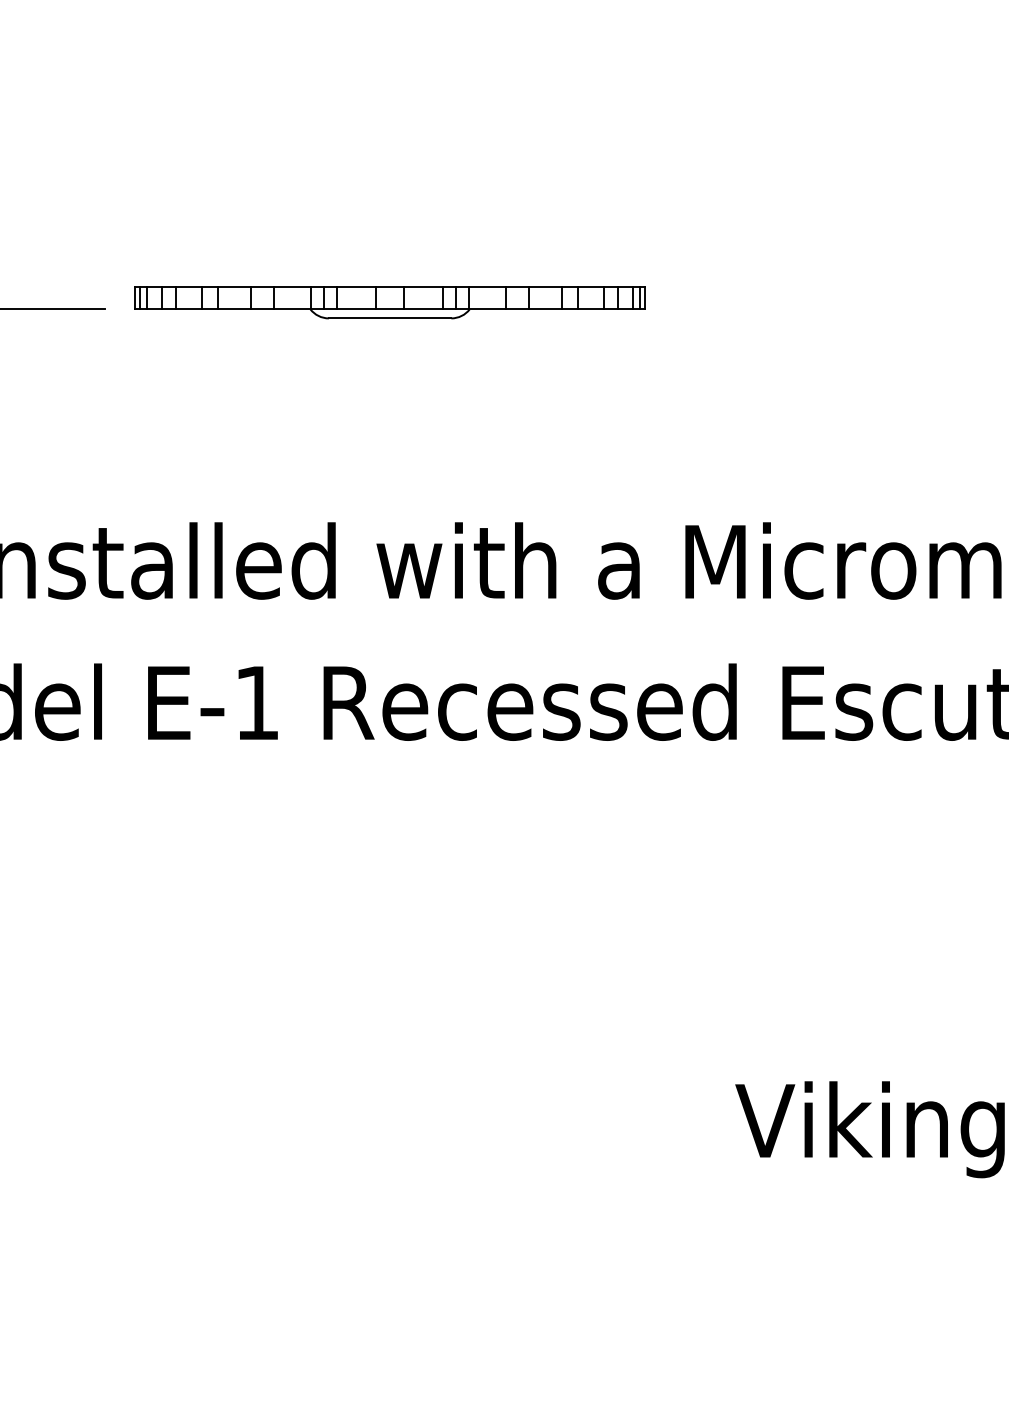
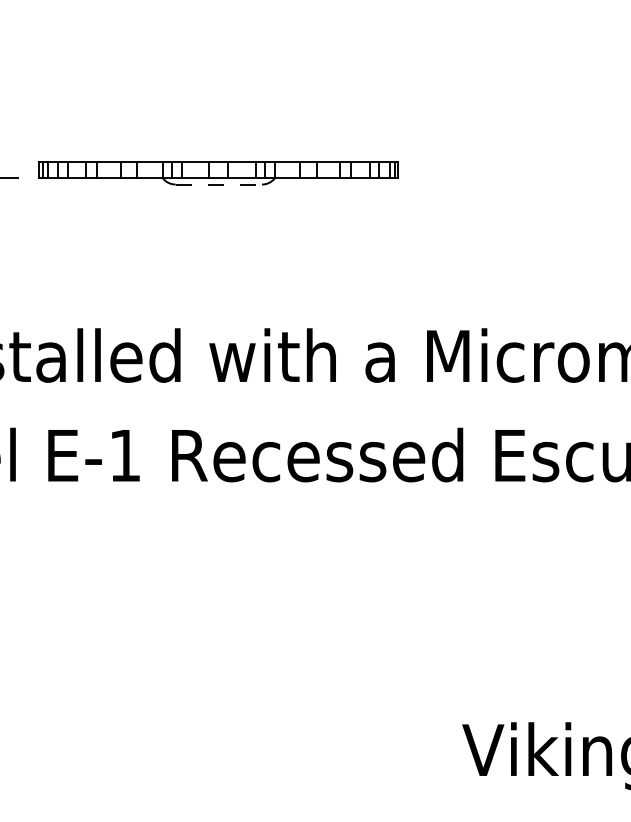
line: (390, 318) -> (219, 184), solid -> dashed

